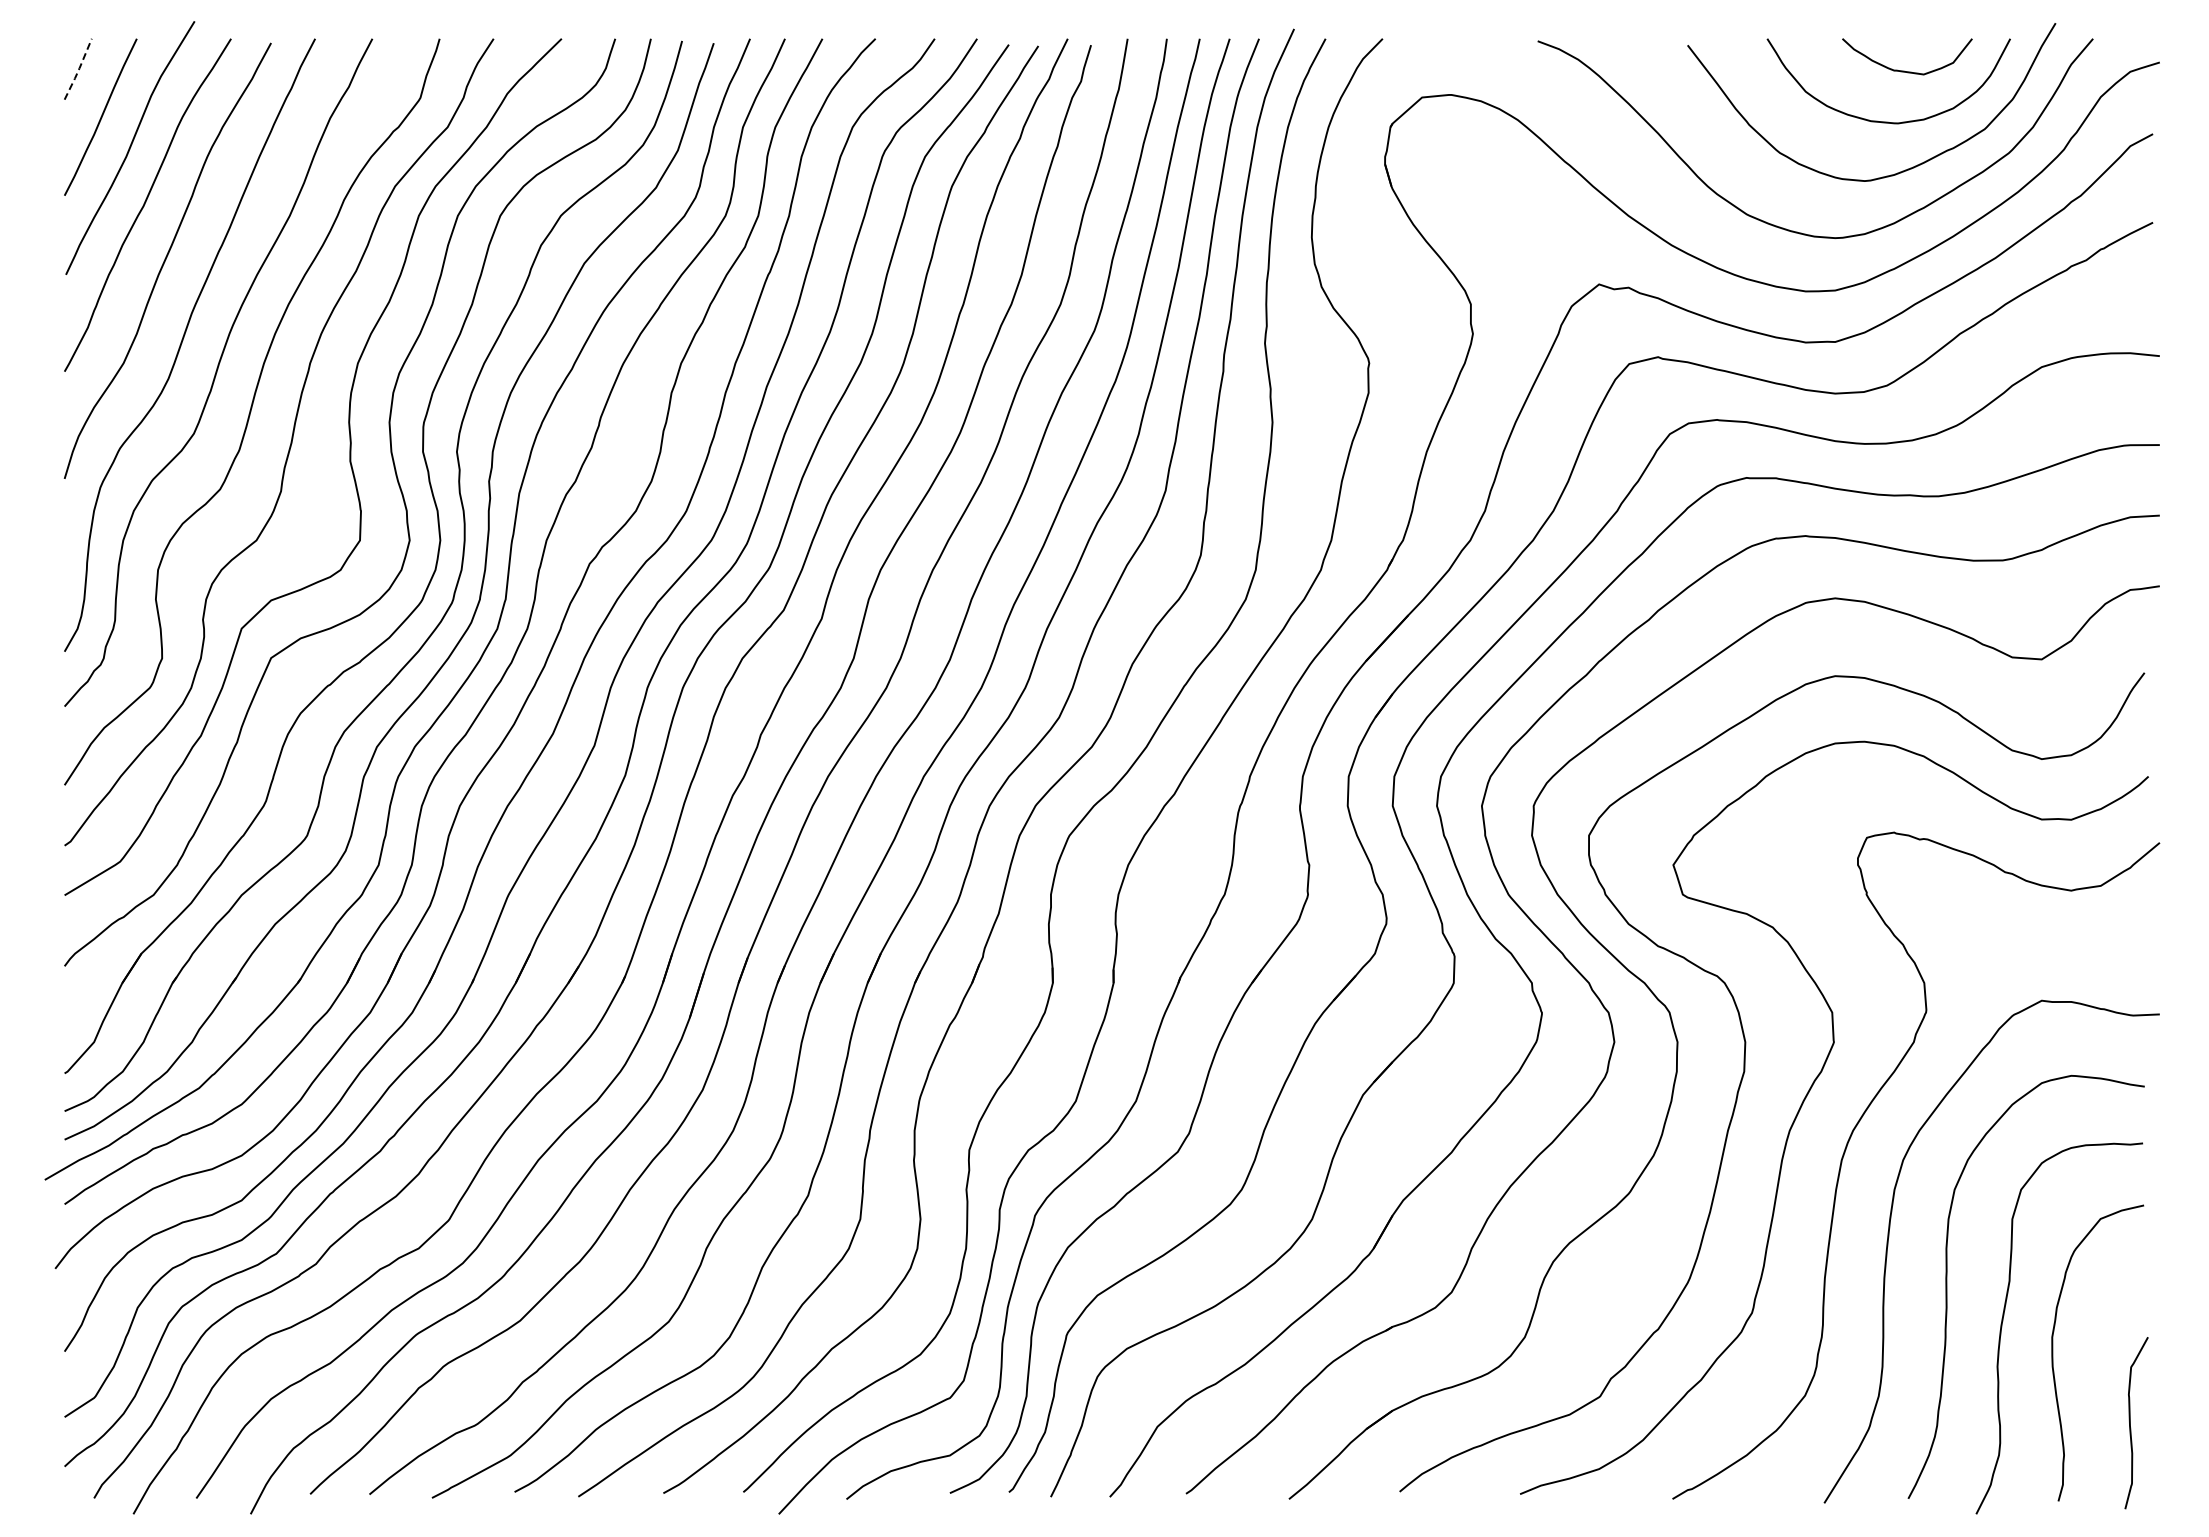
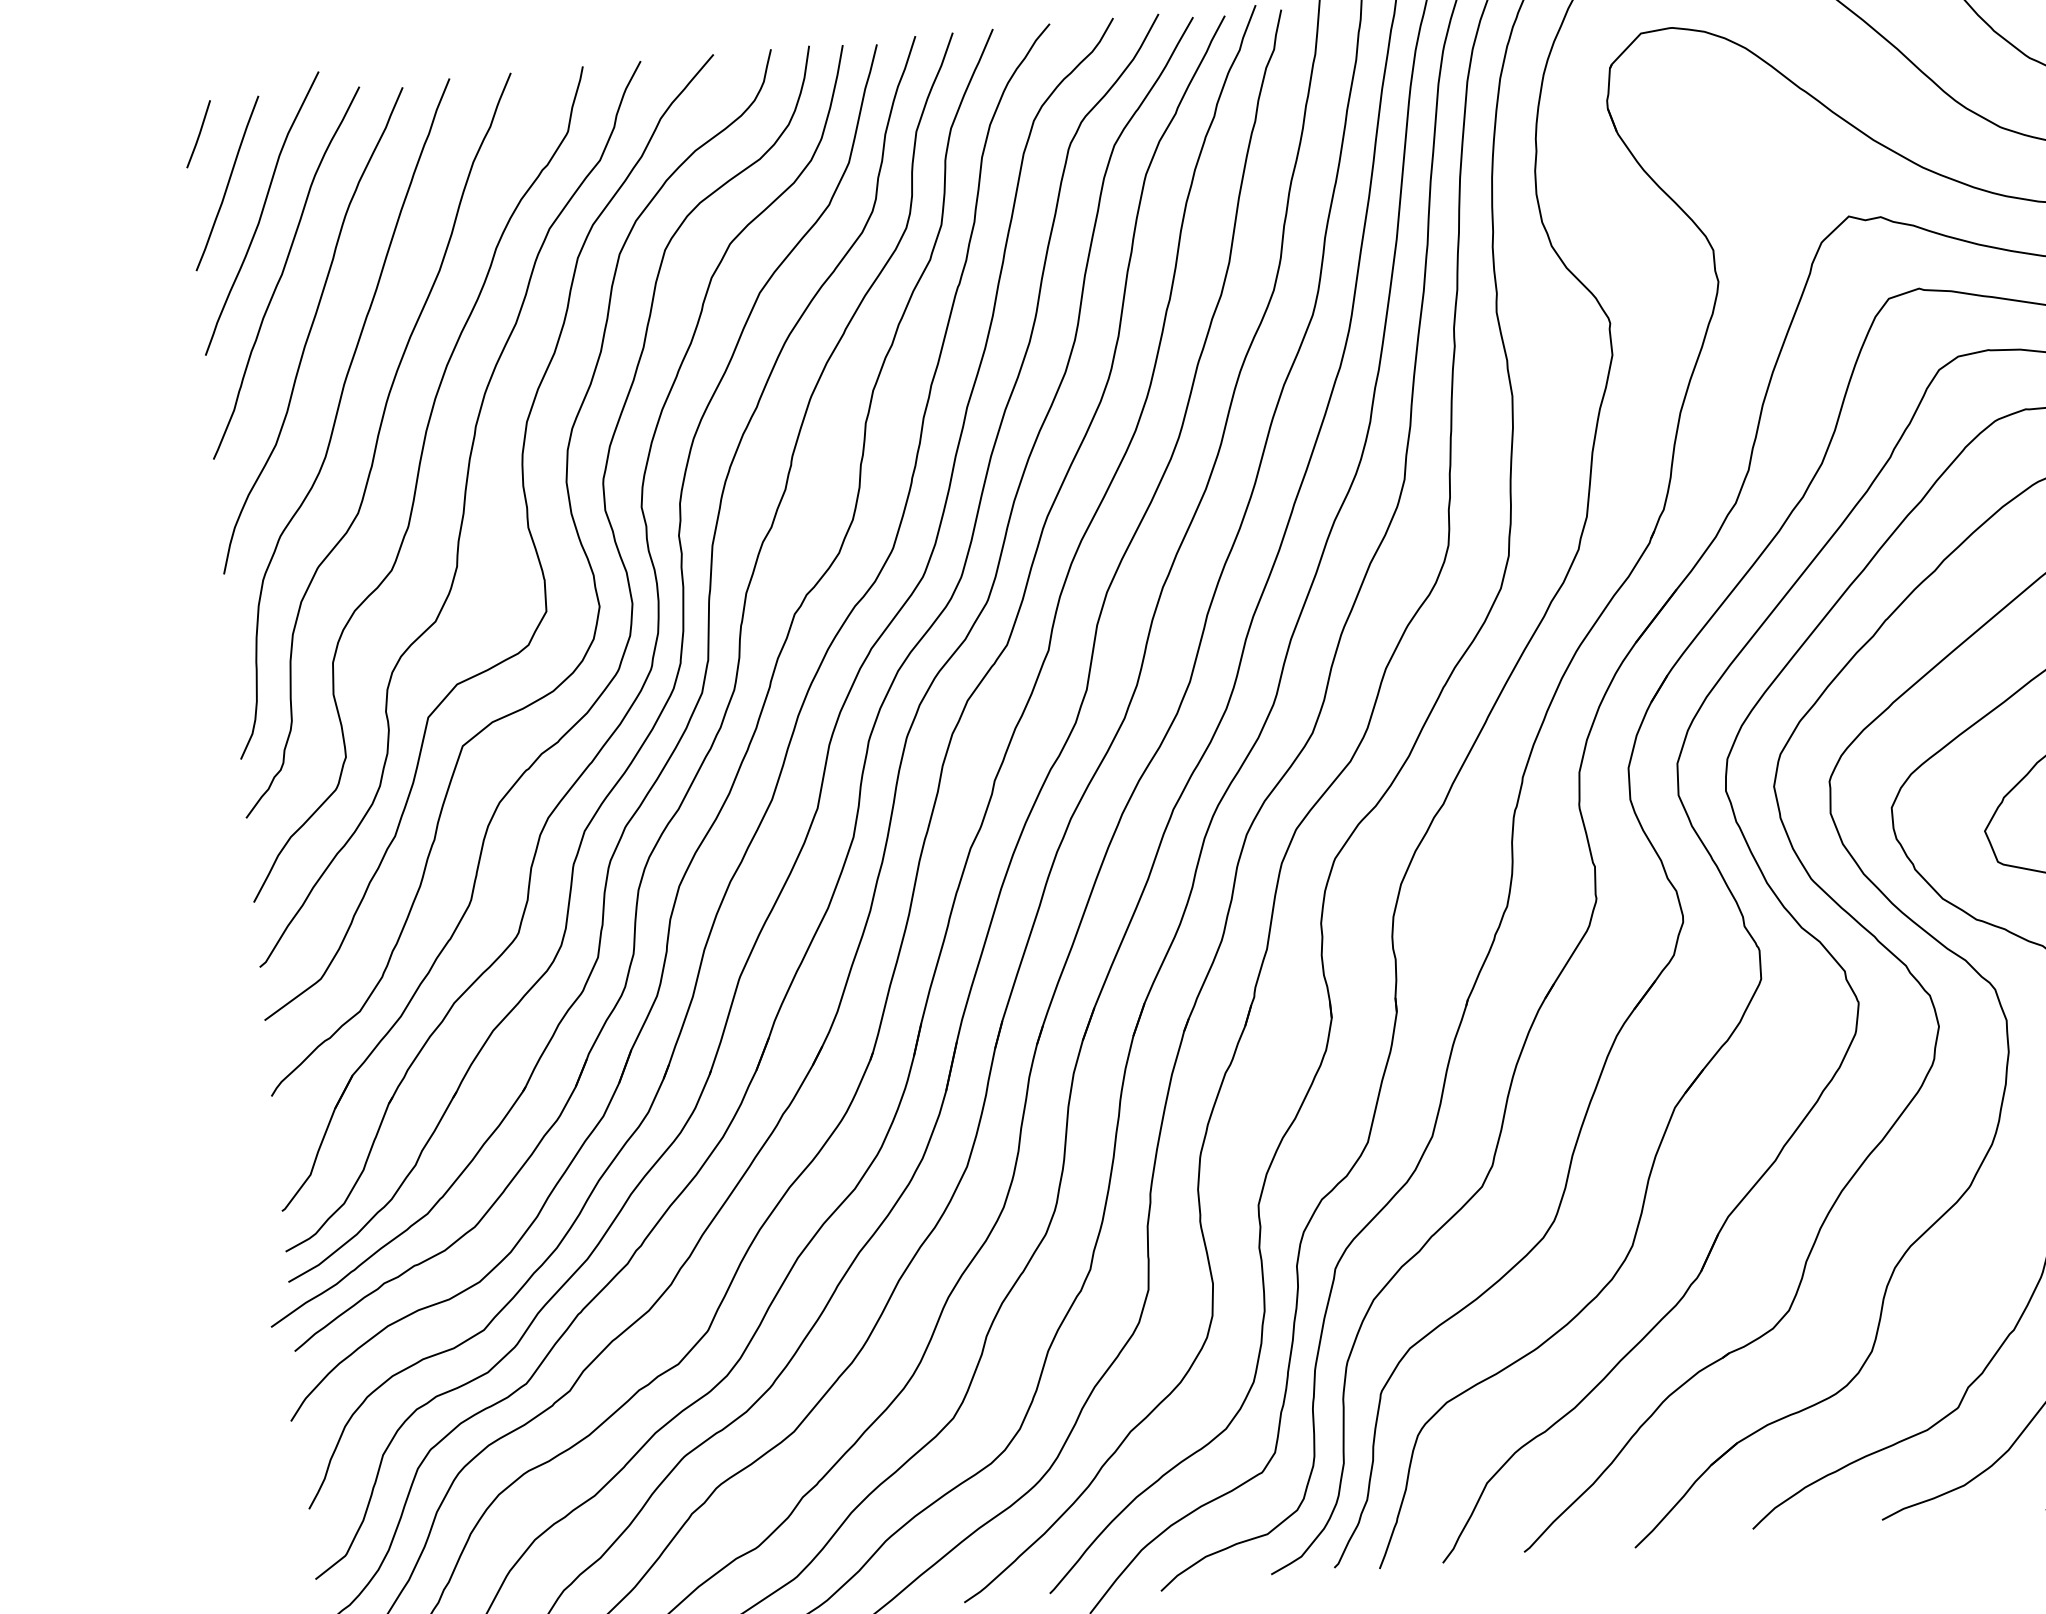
line: (78, 70) -> (199, 135), dashed -> solid

